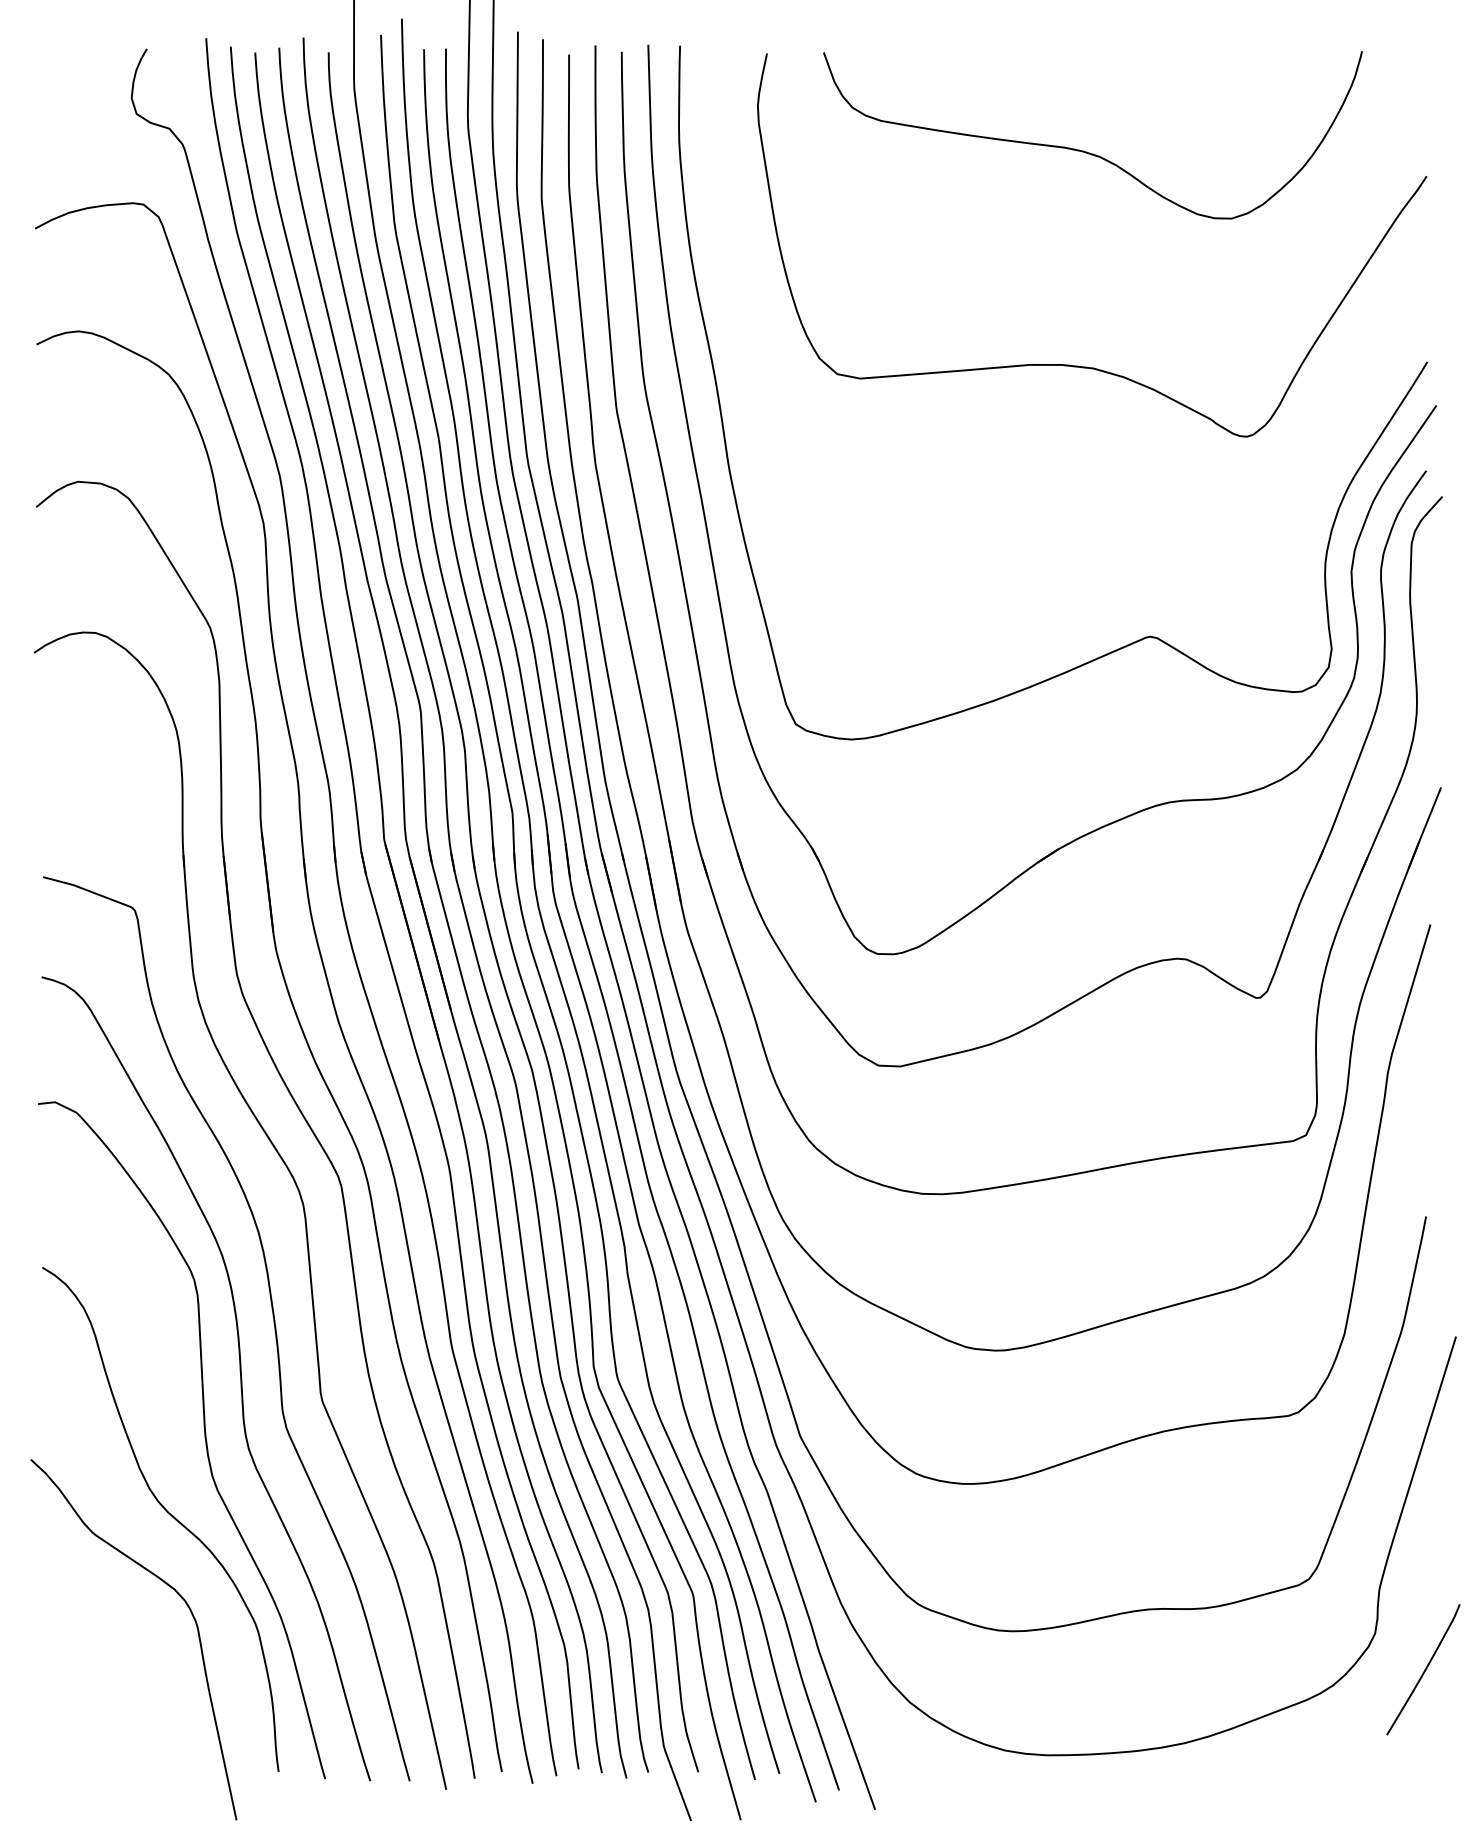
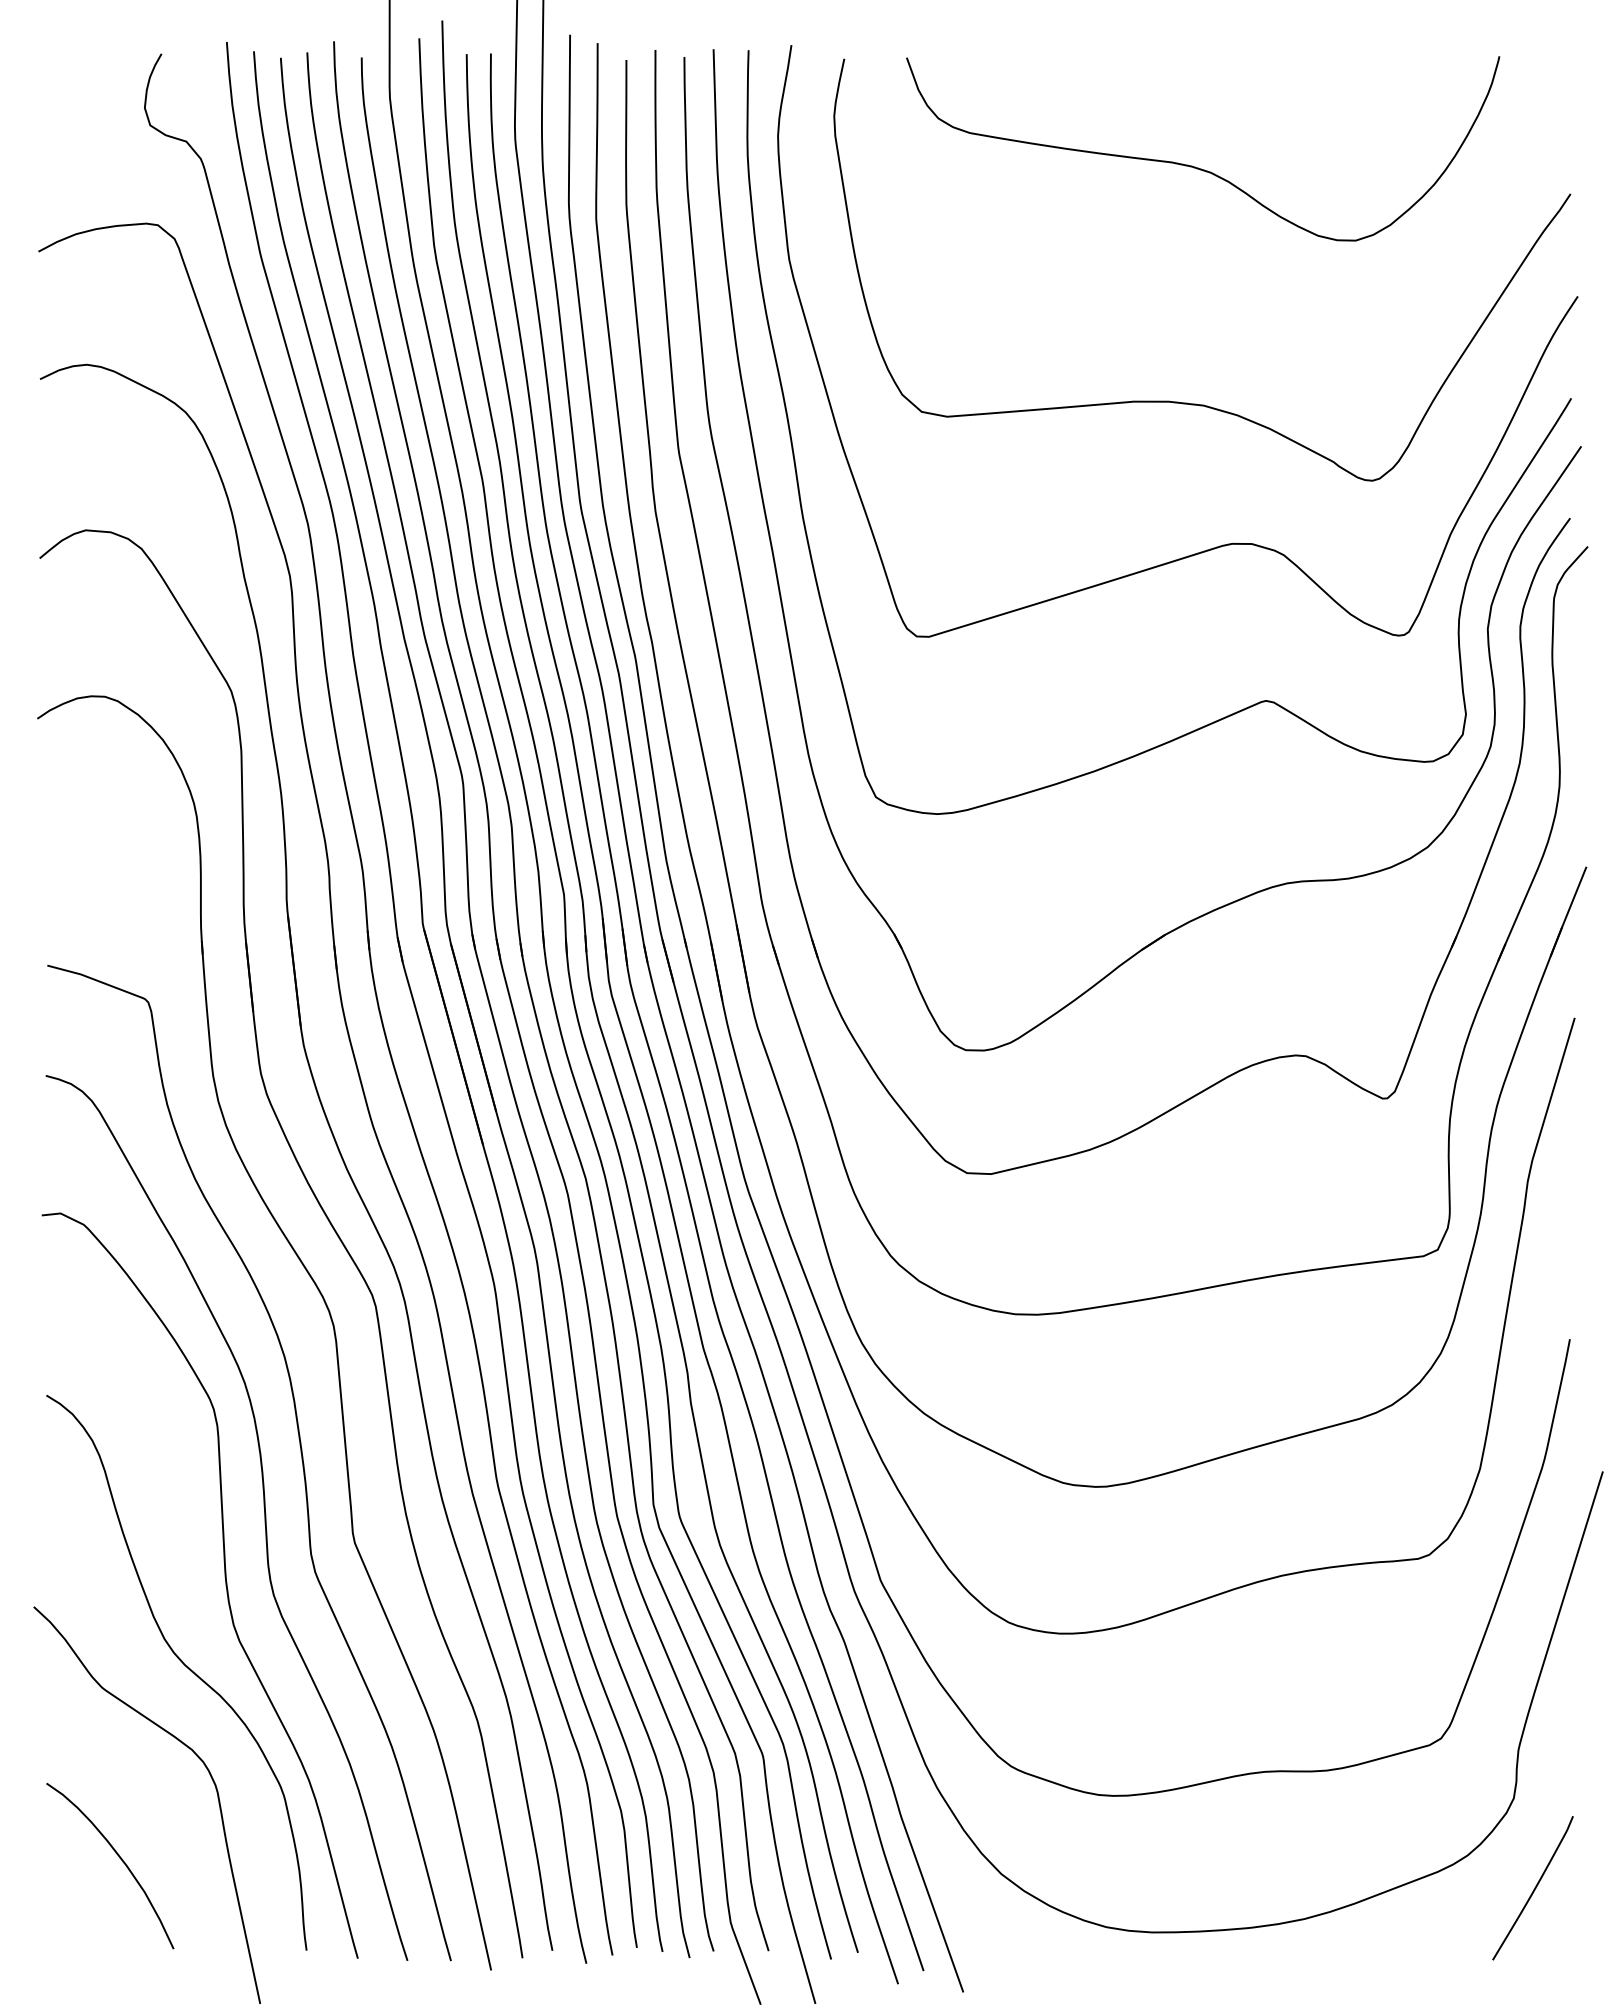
curve: (1115, 493) -> (1227, 543), added
curve: (1423, 1670) -> (1533, 1889), moved
curve: (108, 1688) -> (119, 1858), added

